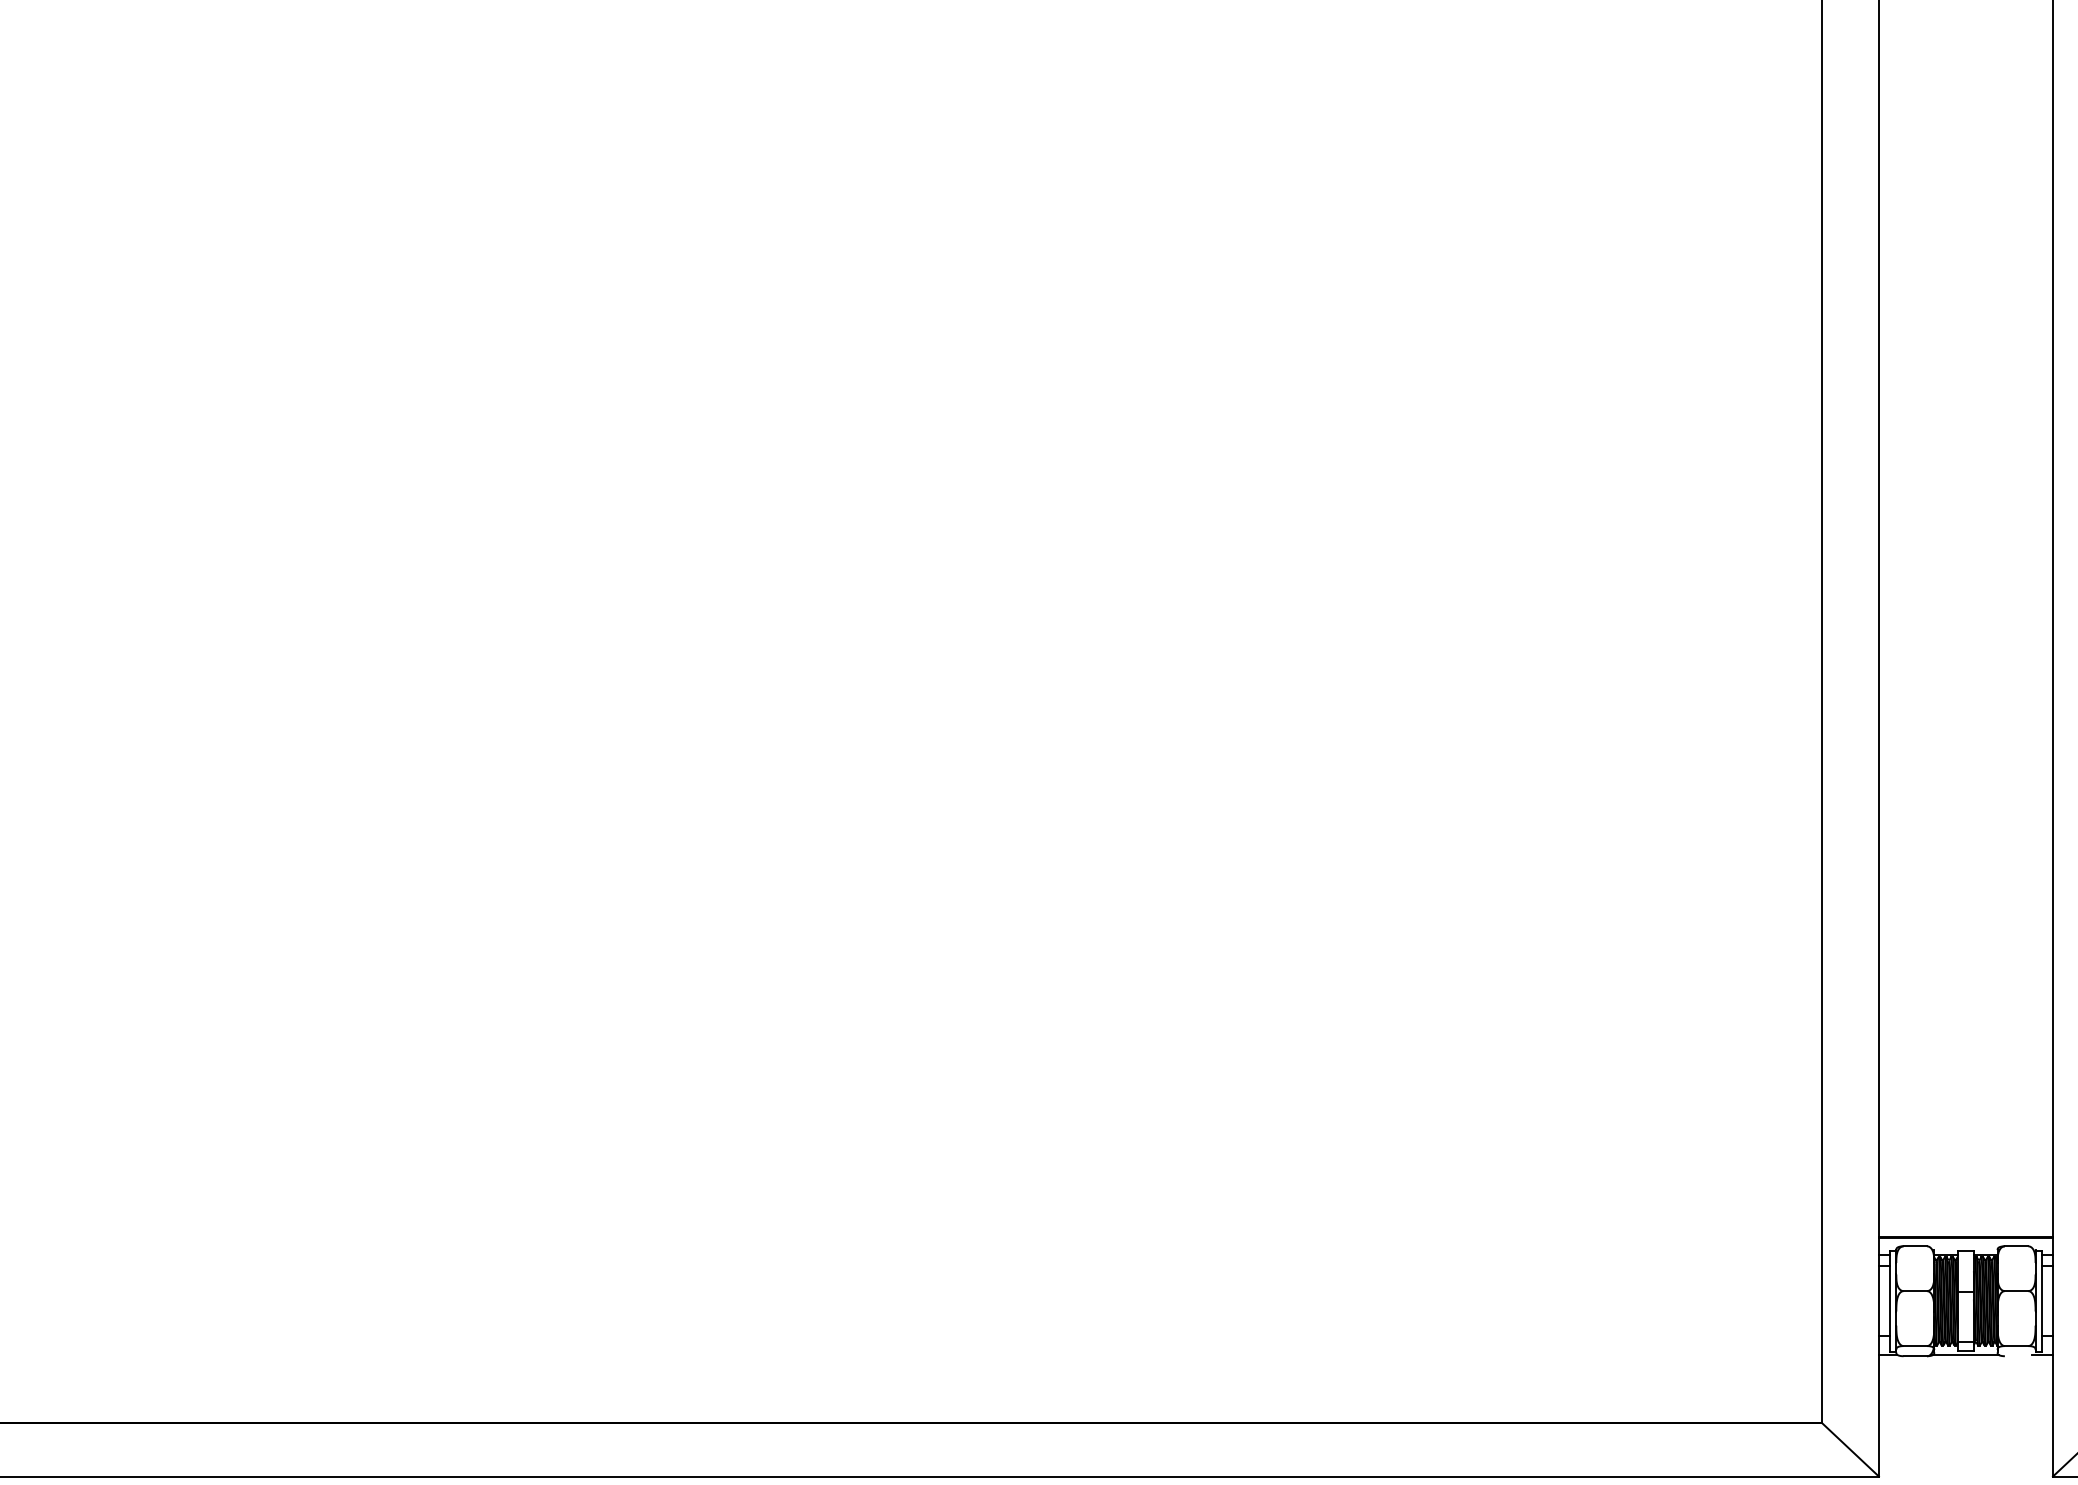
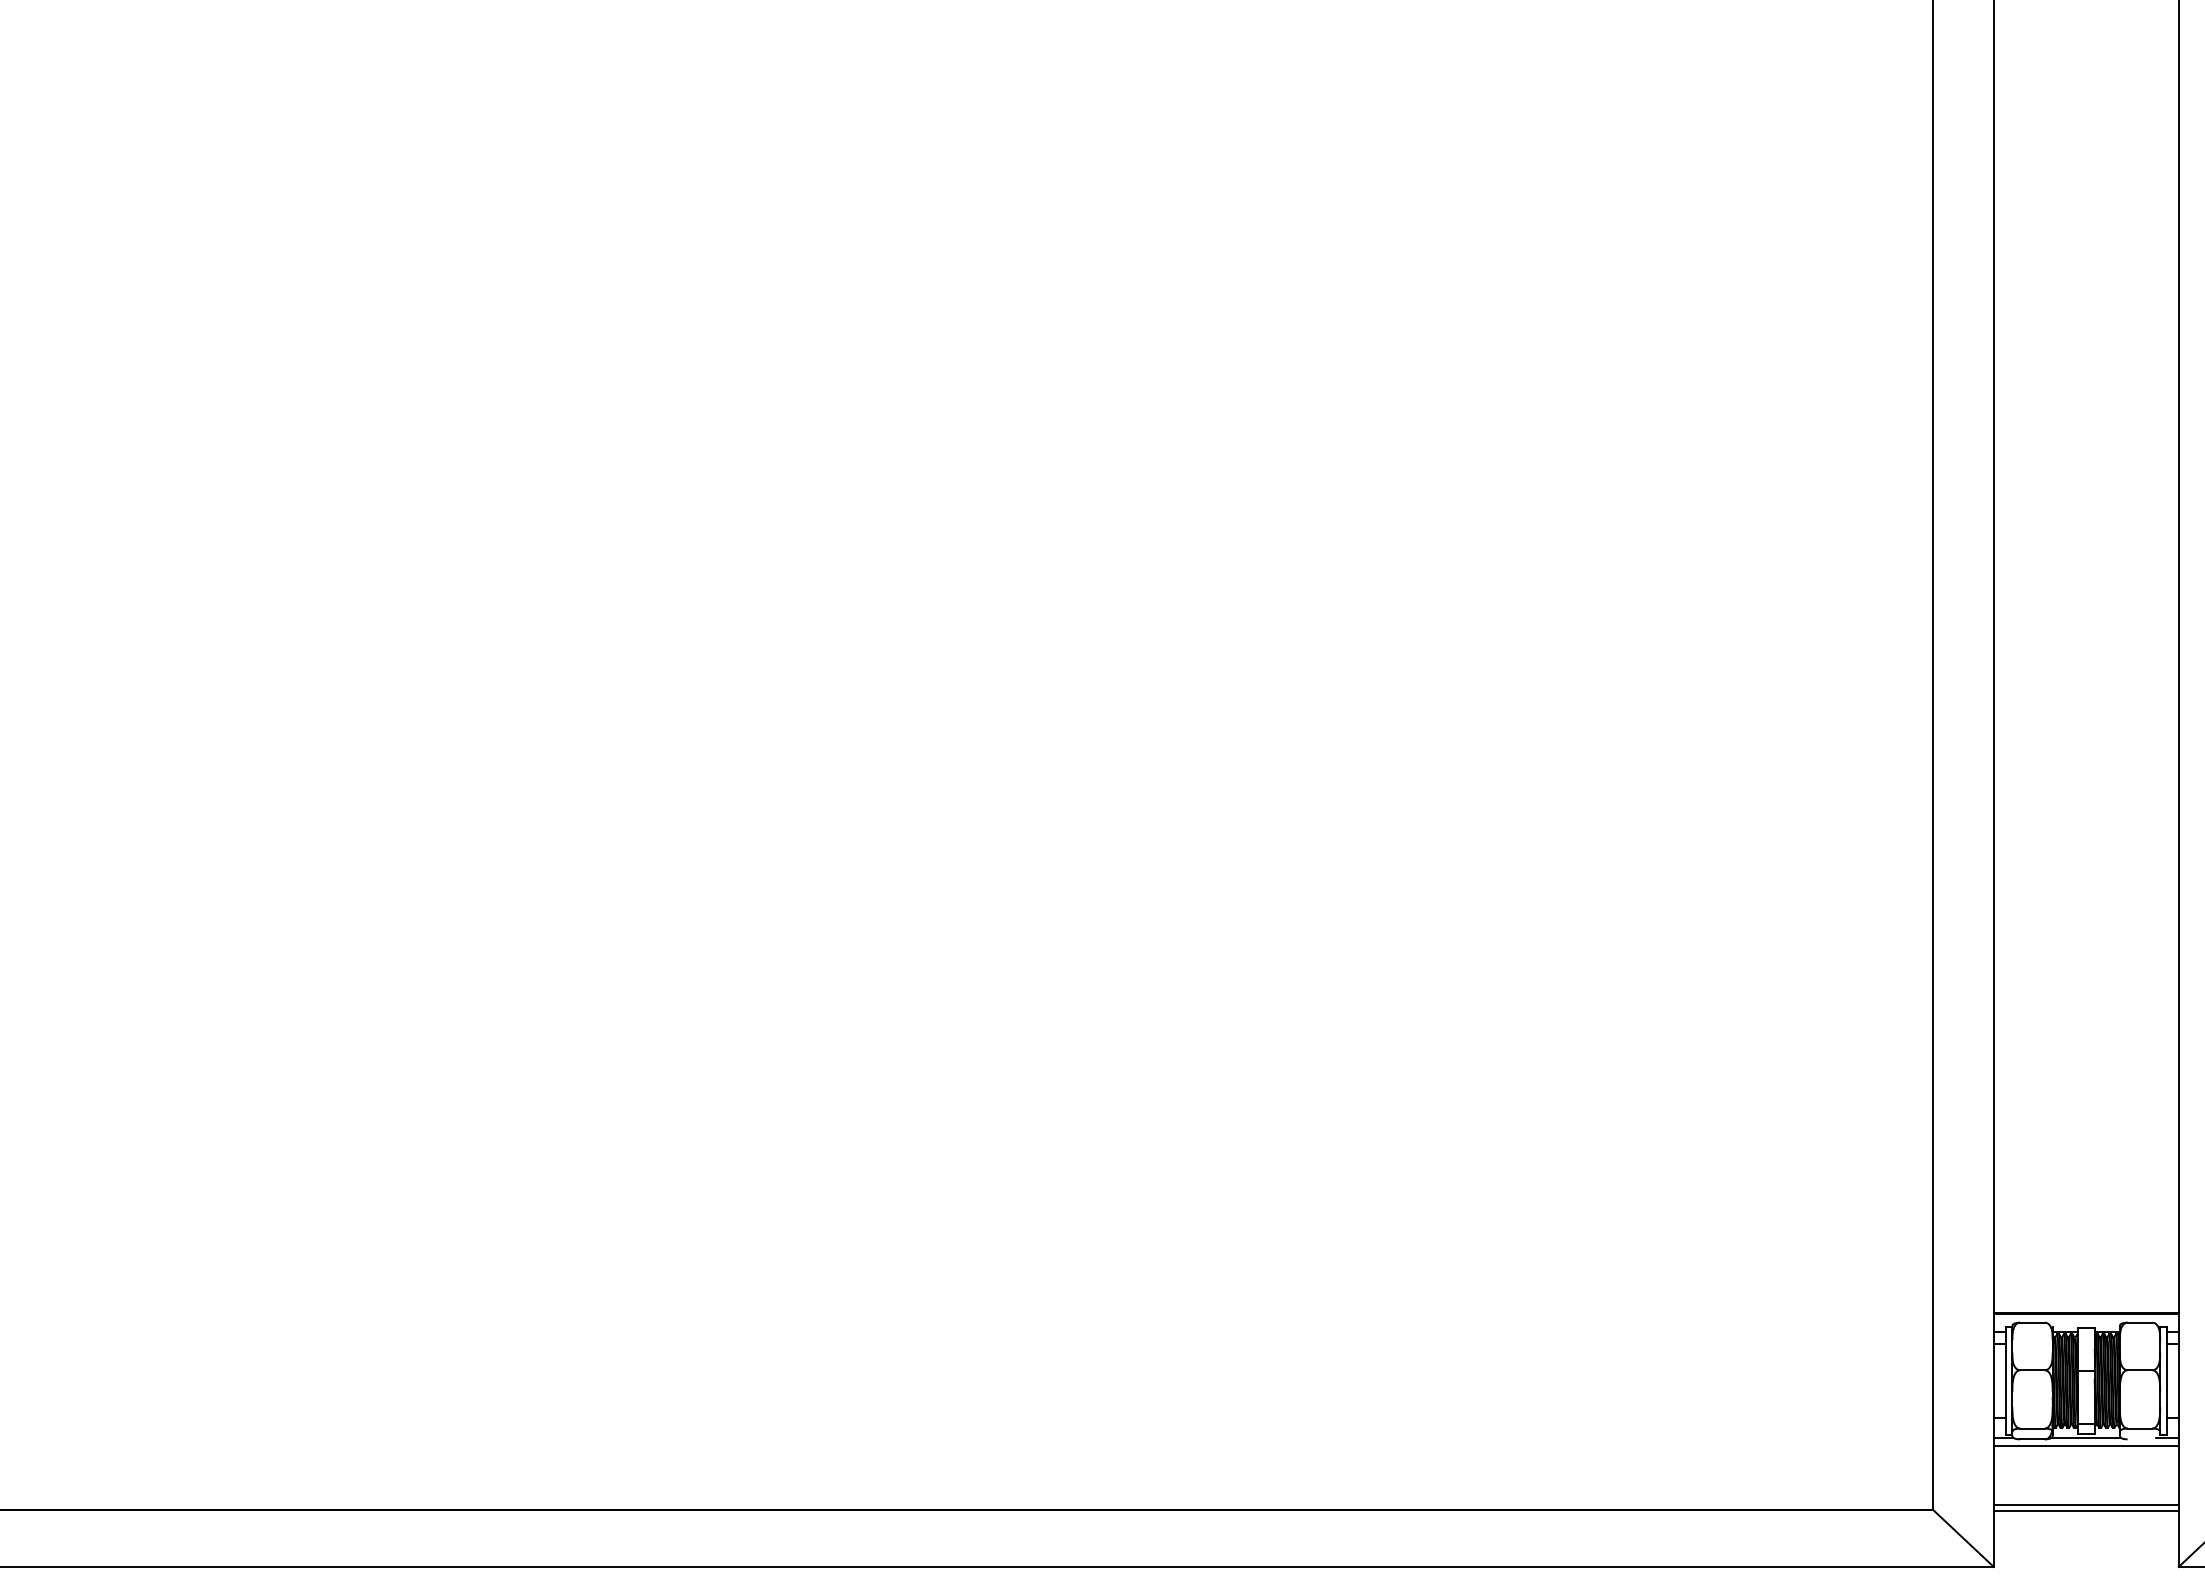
line: (1965, 1362) -> (2085, 1446), added
line: (1965, 1418) -> (2085, 1505), added
line: (1965, 1424) -> (2085, 1511), added

